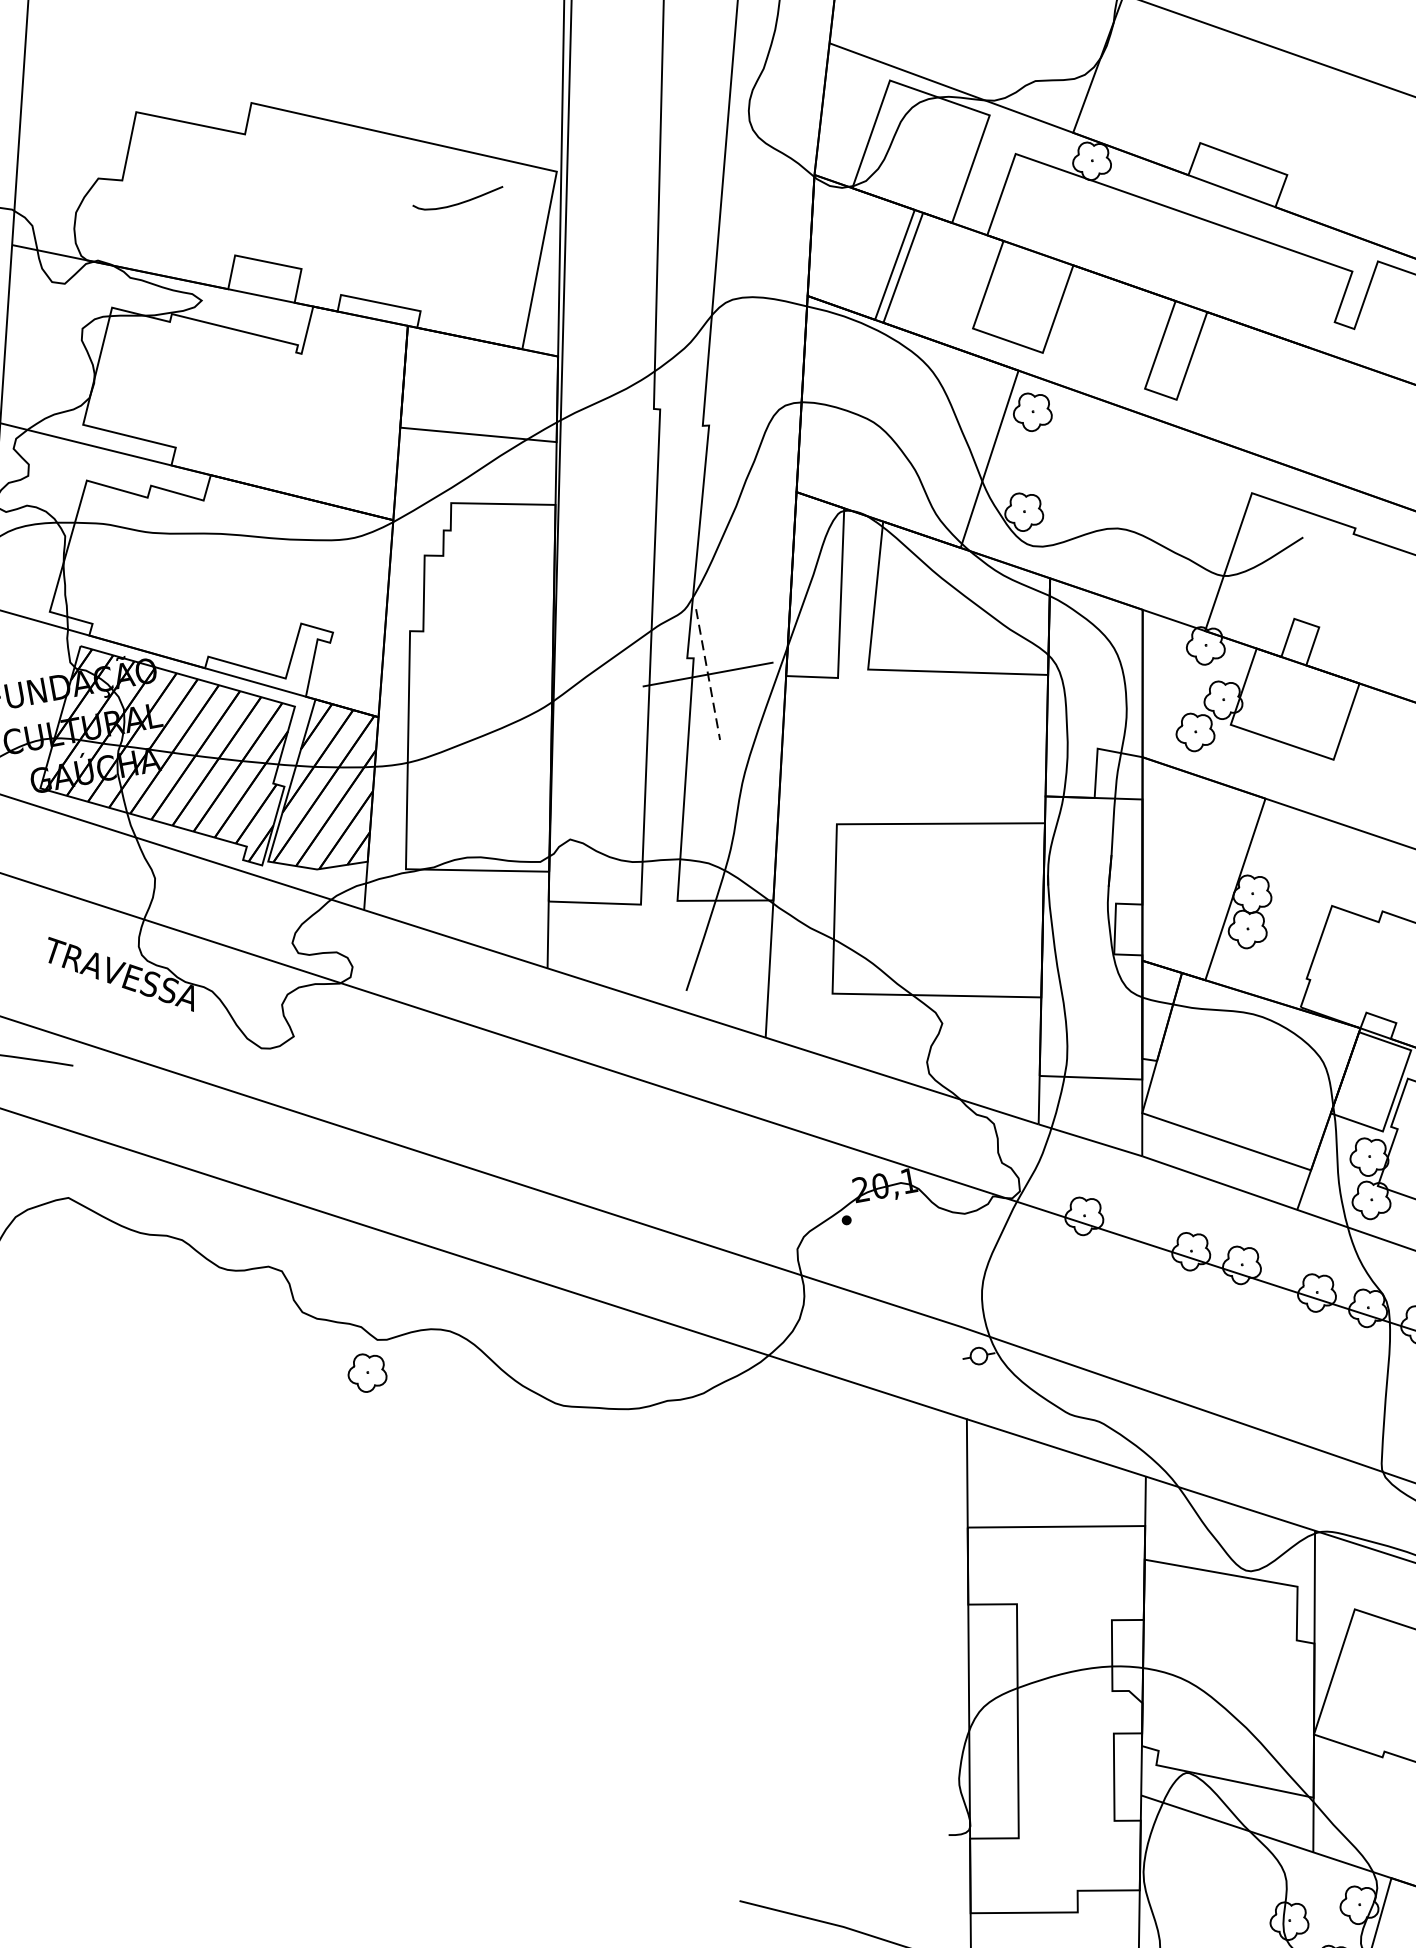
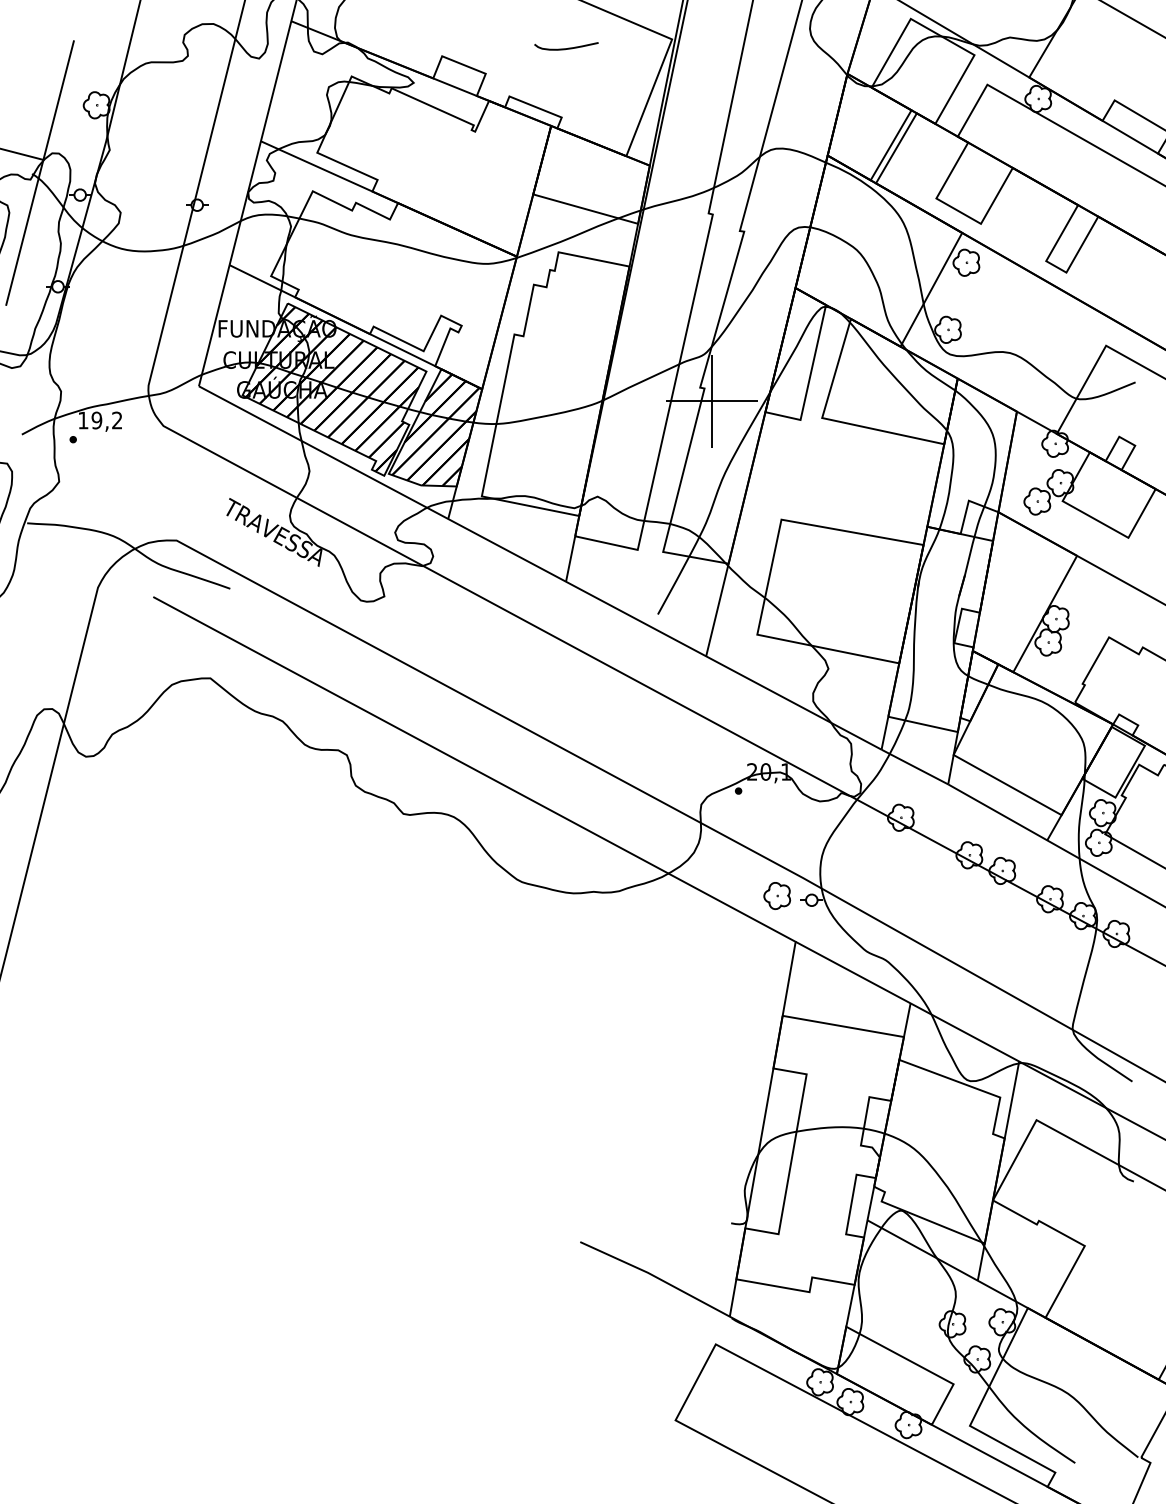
curve: (459, 202) -> (566, 48), moved
line: (708, 674) -> (712, 401), dashed -> solid
part: (367, 1371) -> (777, 895), moved

